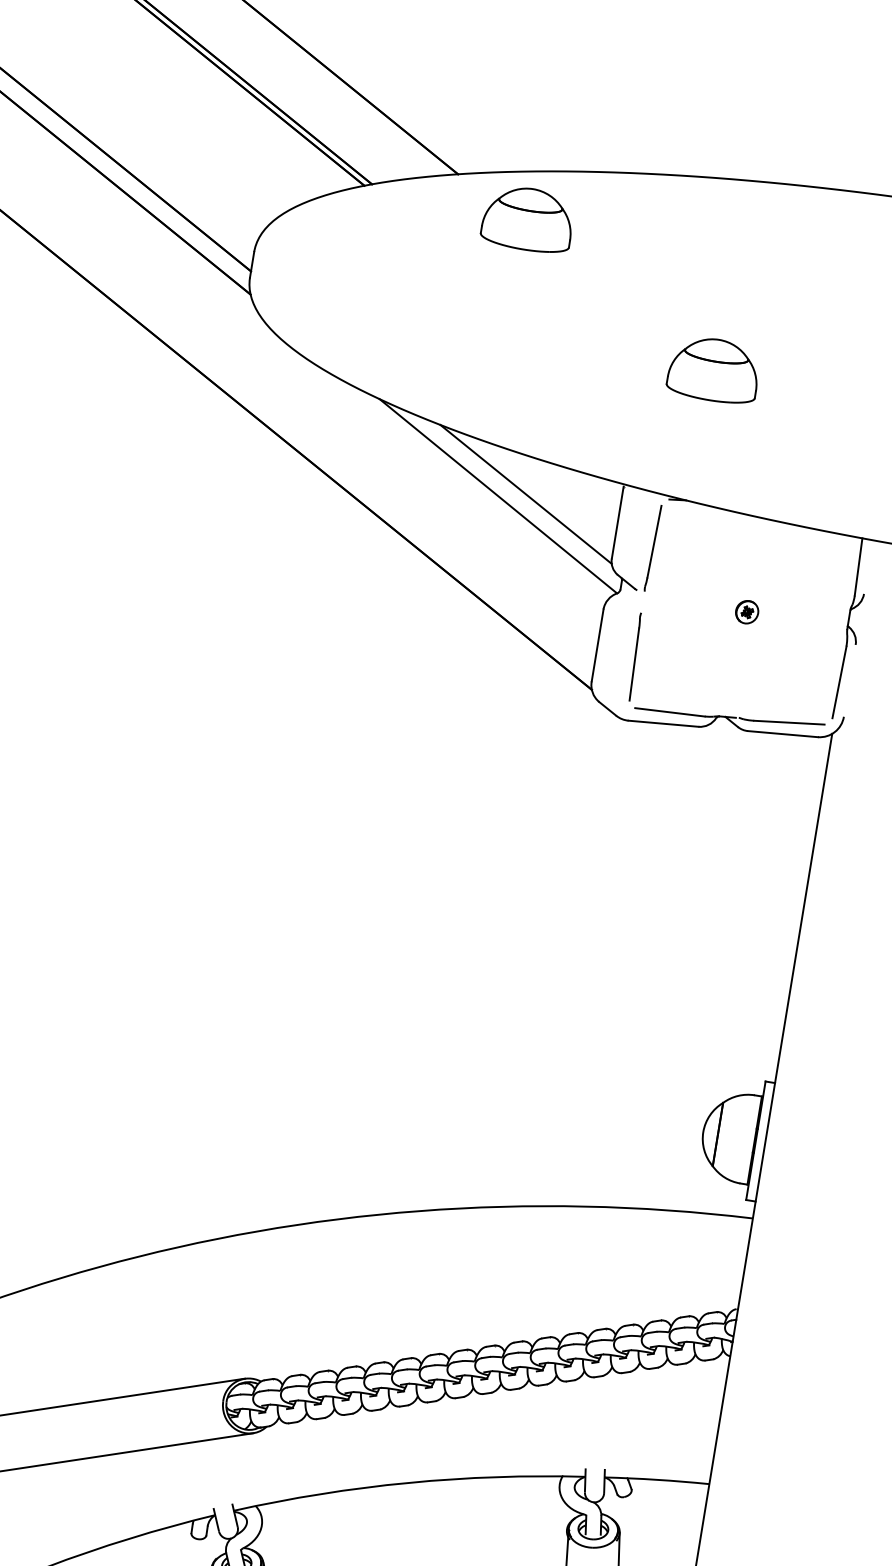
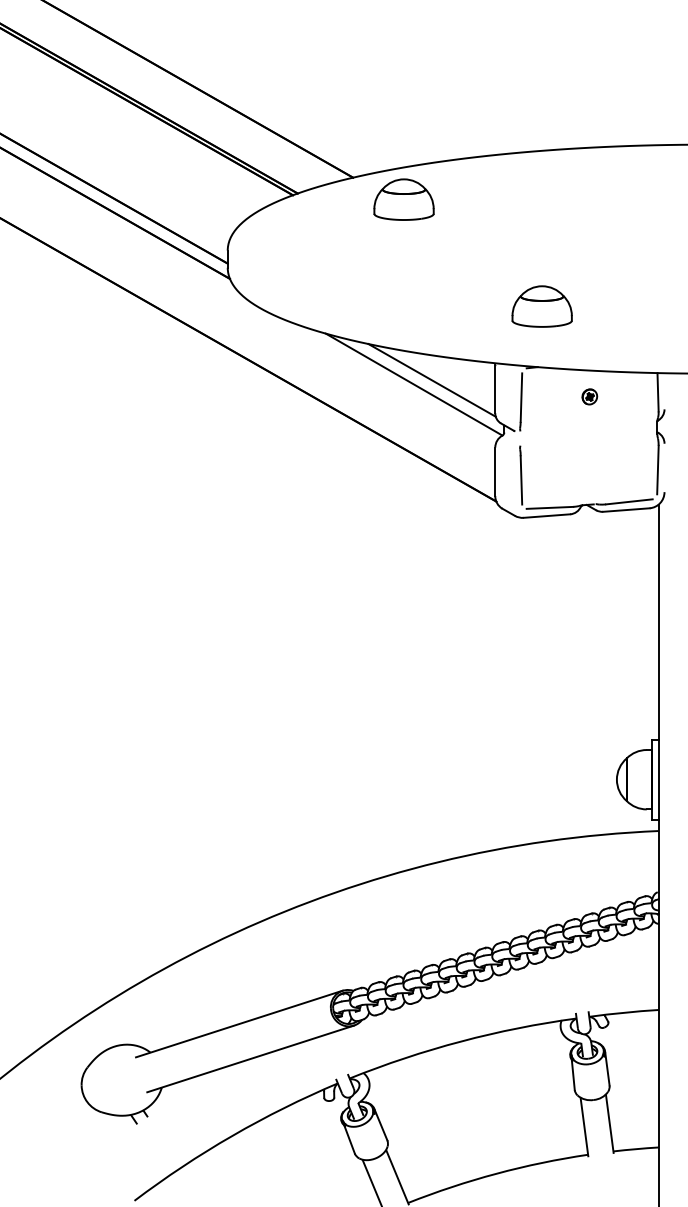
part: (713, 369) -> (541, 306), moved
part: (746, 611) -> (589, 396), moved

